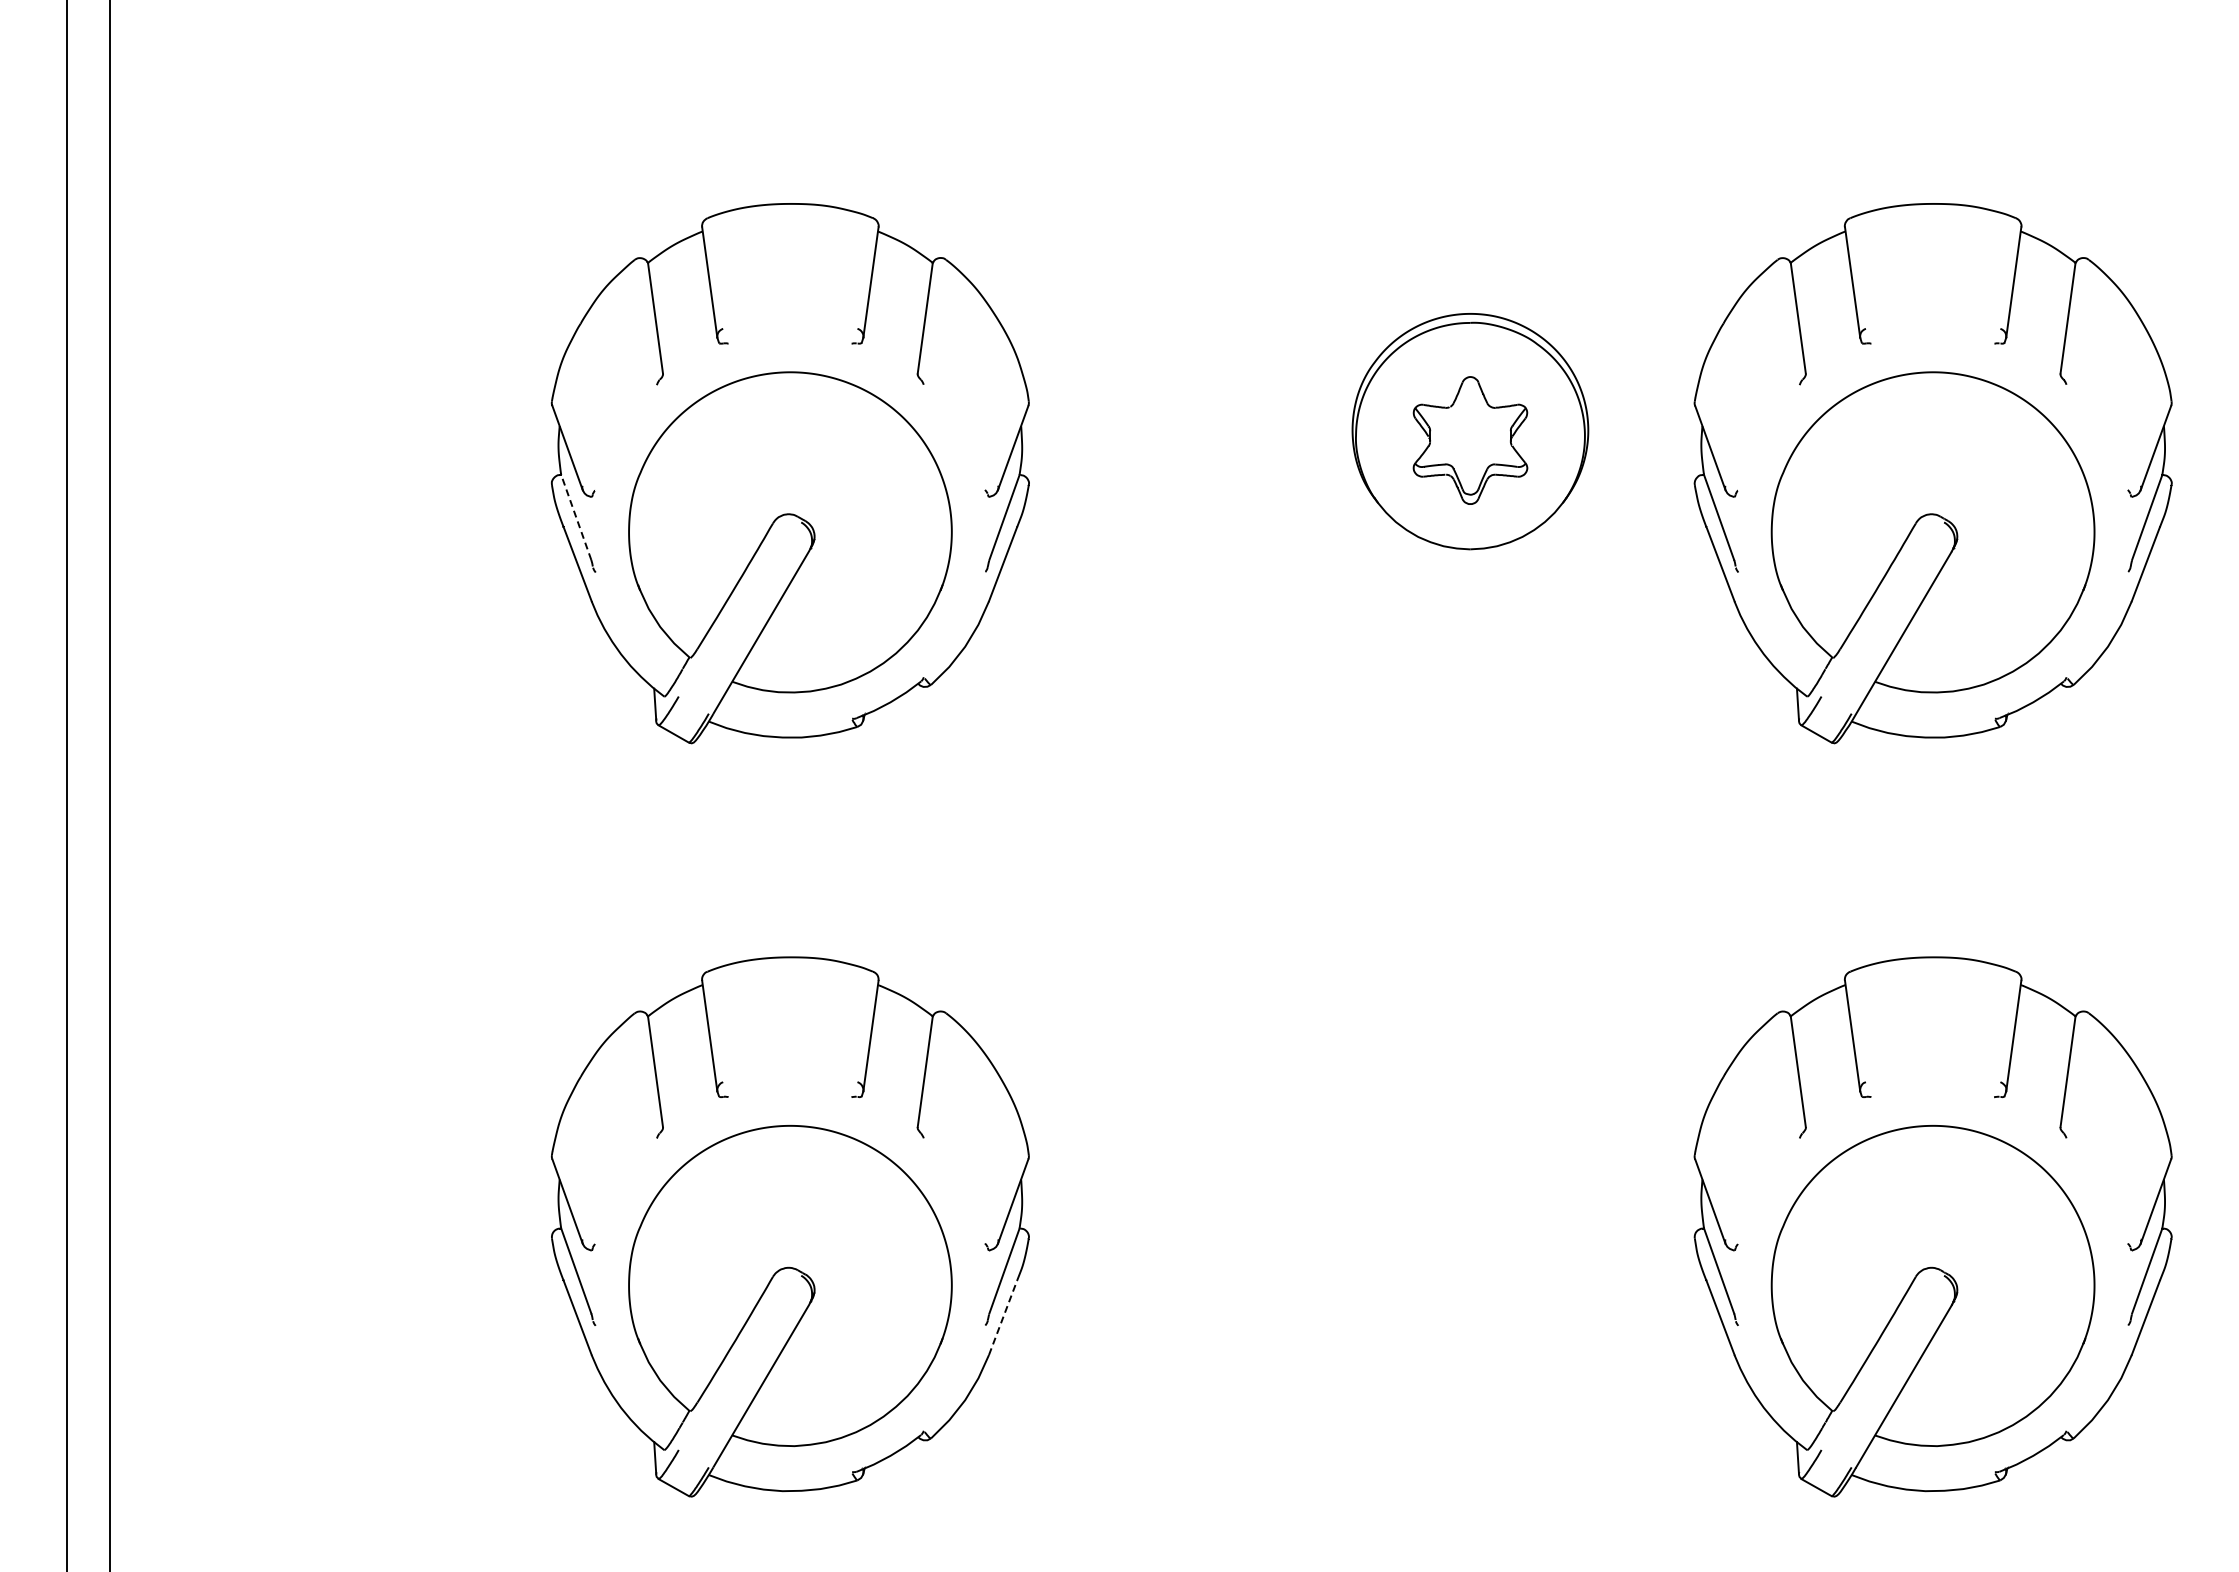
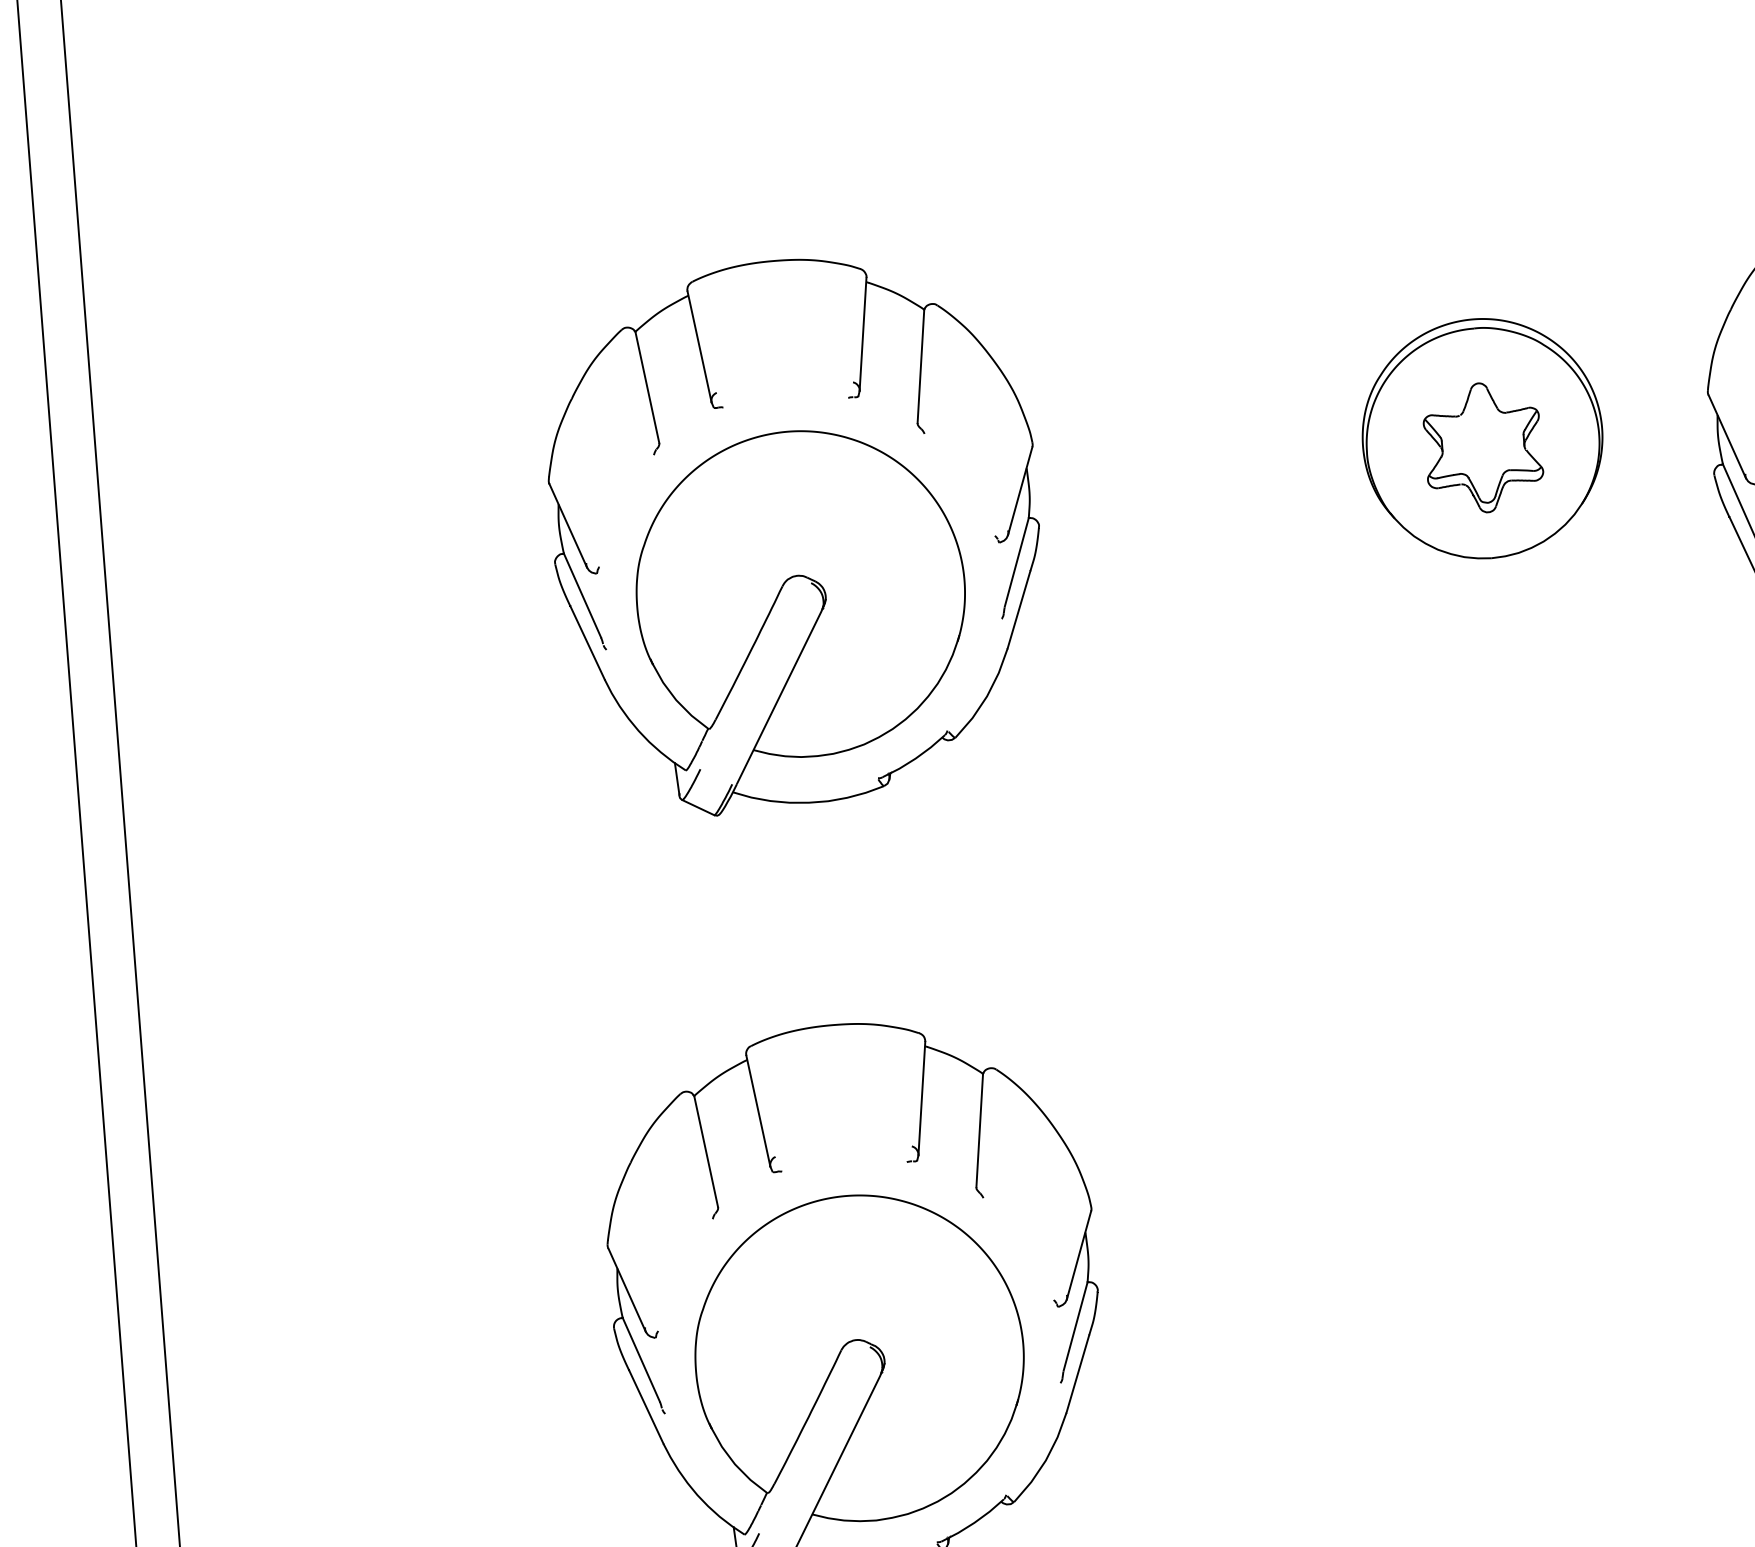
line: (576, 517) -> (582, 595), dashed -> solid
line: (1003, 1317) -> (1078, 1373), dashed -> solid

